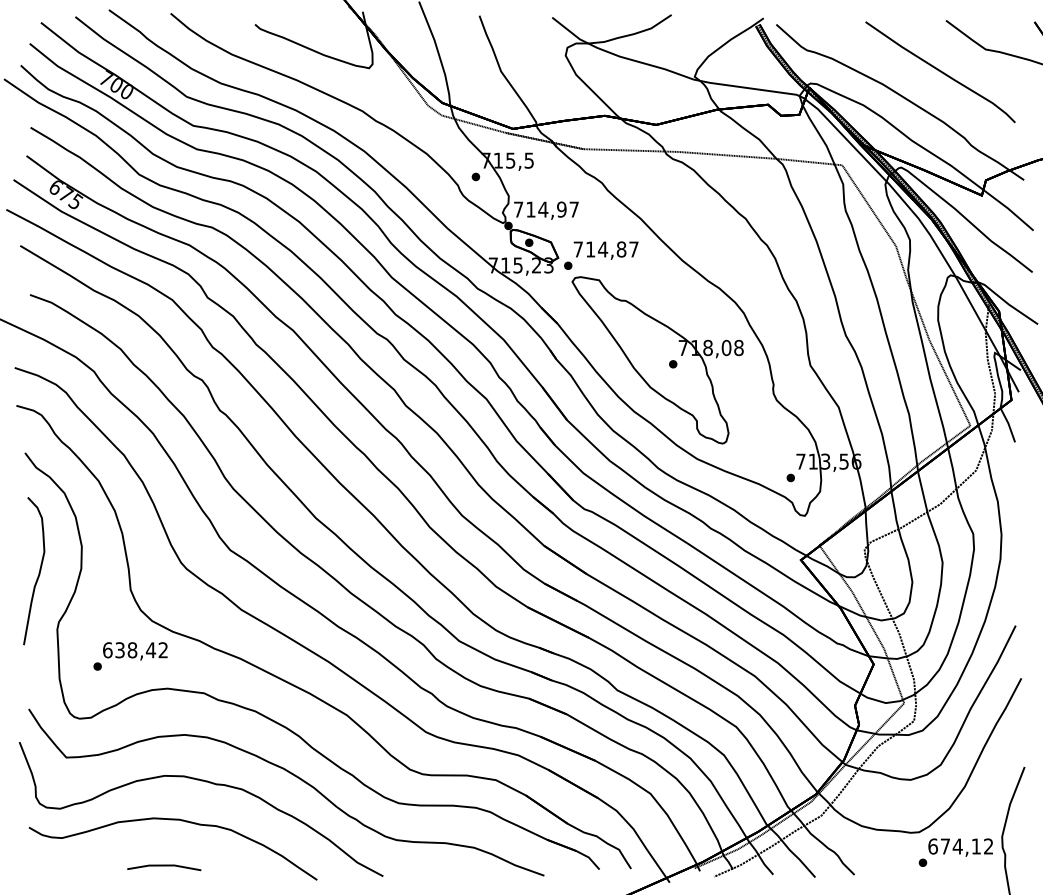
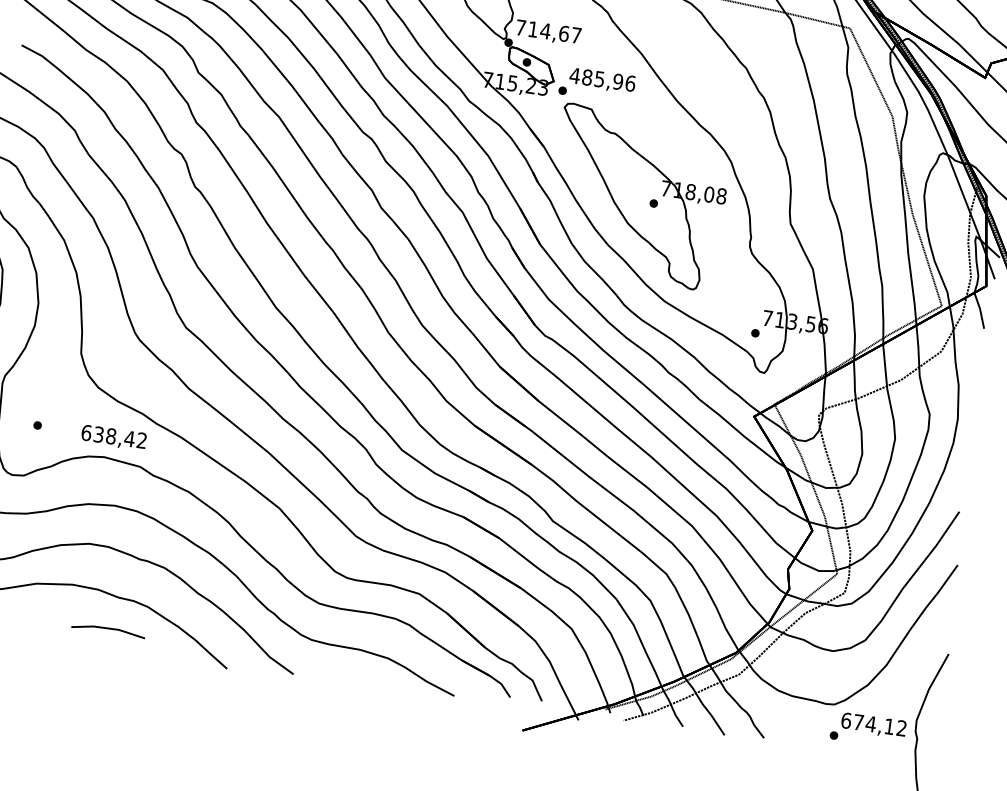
text: (561, 209) -> (563, 33), 714,97 -> 714,67
text: (605, 249) -> (602, 79), 714,87 -> 485,96
text: (135, 651) -> (114, 438), moved
line: (164, 866) -> (108, 629), moved

